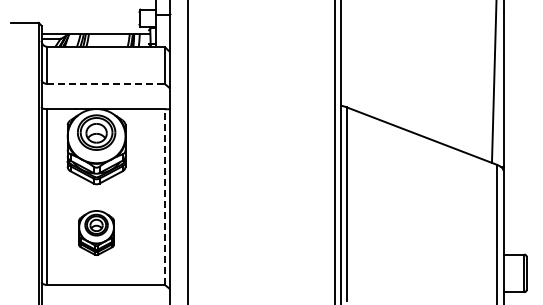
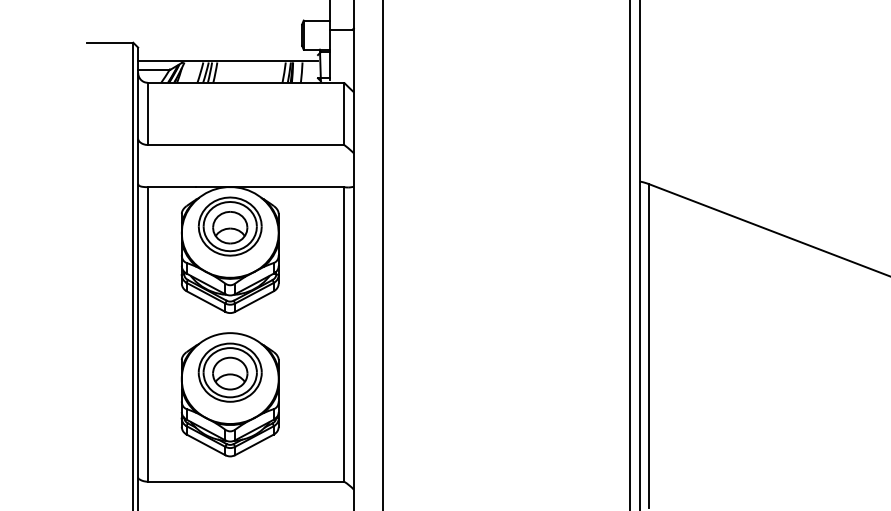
line: (106, 83) -> (246, 144), dashed -> solid
line: (164, 197) -> (343, 335), dashed -> solid
part: (96, 232) -> (230, 393), size x1.67

